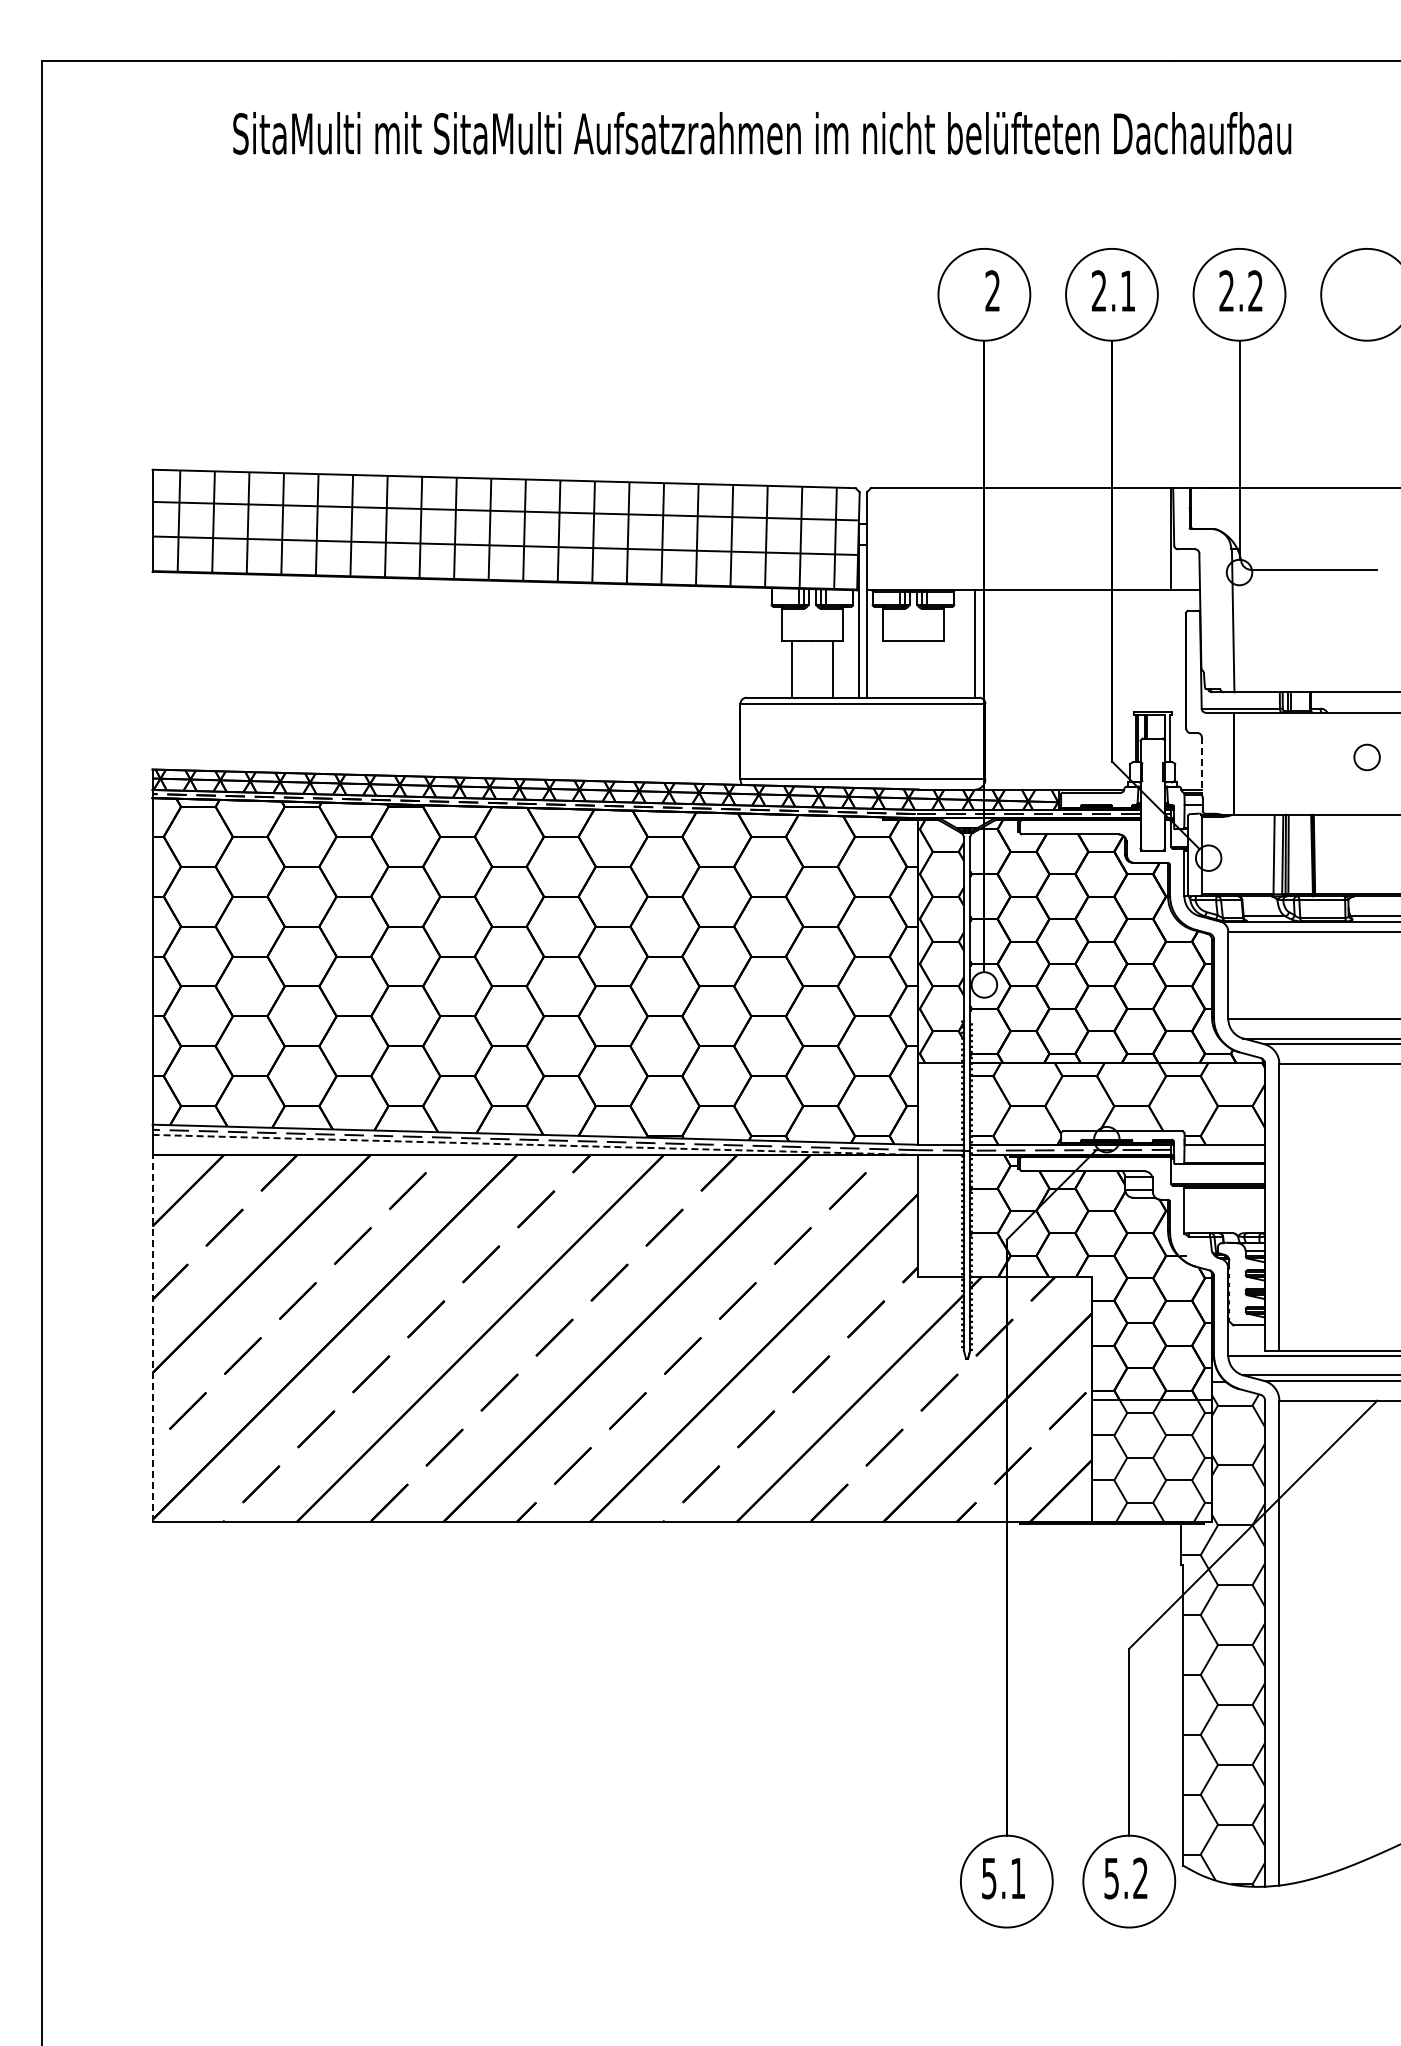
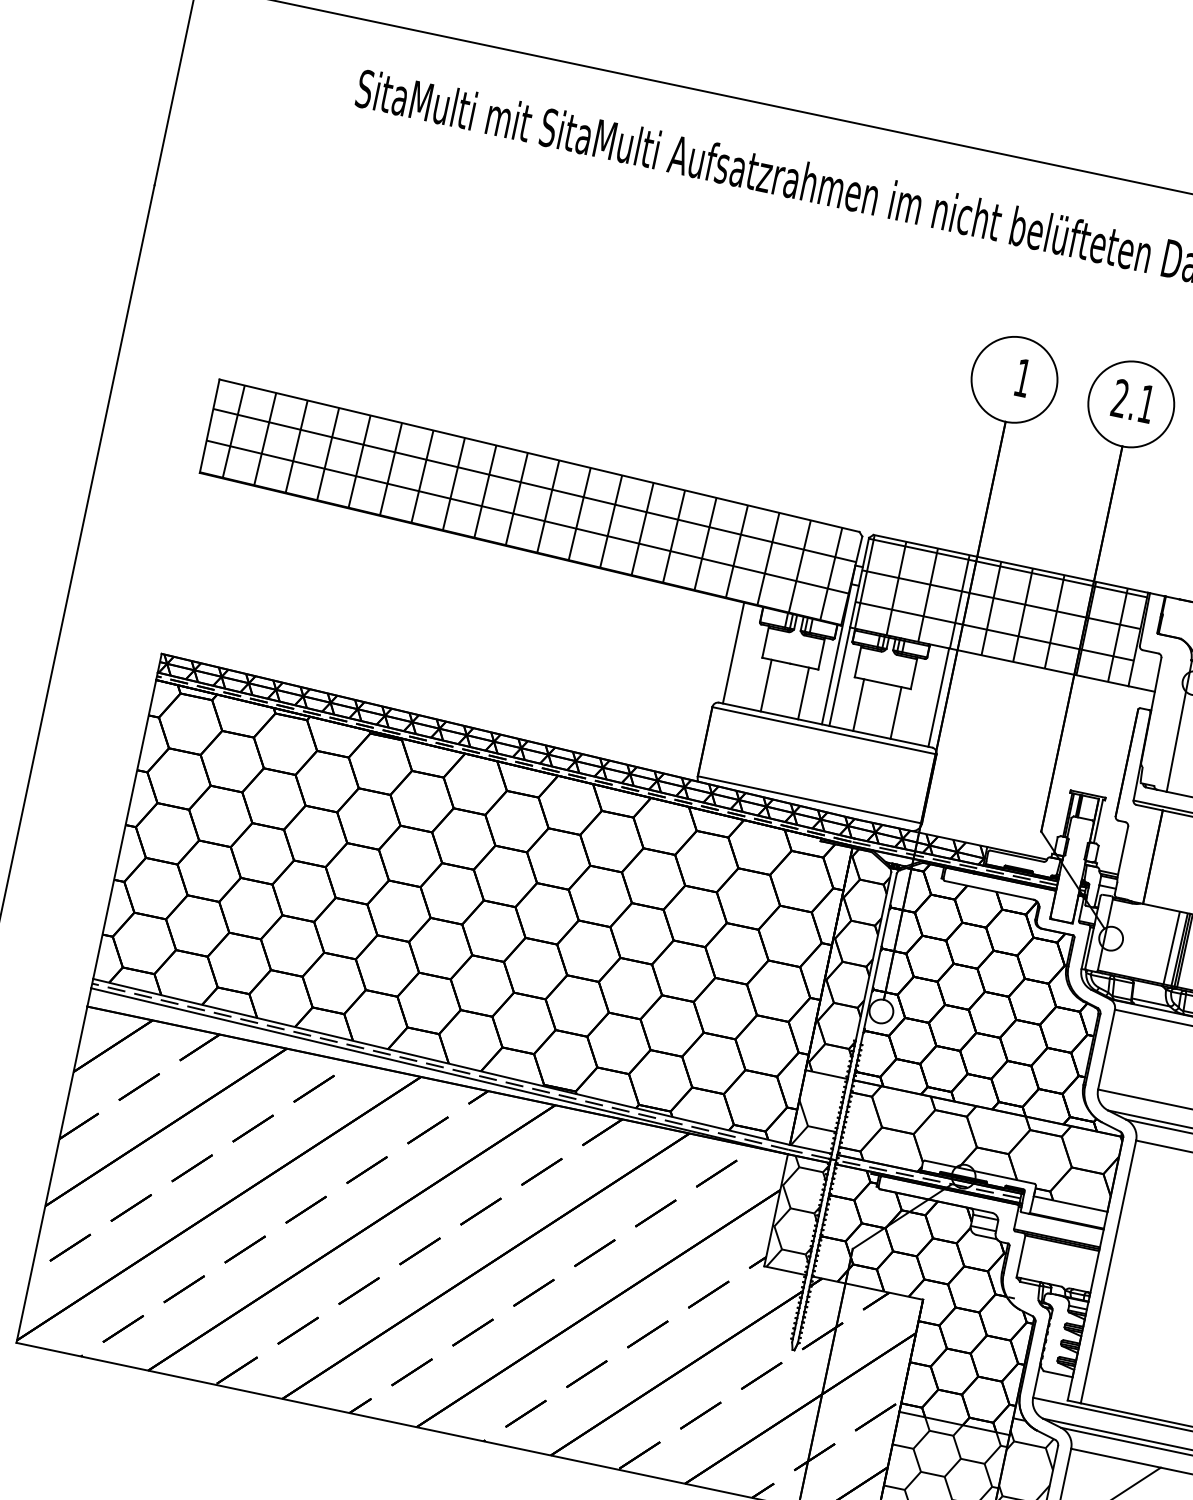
text: (992, 290) -> (1022, 377), 2 -> 1
hatch: (1019, 539) -> (999, 610), added
line: (750, 642) -> (733, 652), added
line: (893, 669) -> (859, 705), added
line: (933, 669) -> (895, 712), added
line: (1201, 764) -> (1122, 851), dashed -> solid
hatch: (940, 1119) -> (815, 1126), added
line: (535, 1144) -> (439, 1070), dashed -> solid
hatch: (940, 1215) -> (796, 1213), added
line: (152, 1338) -> (51, 1174), dashed -> solid

